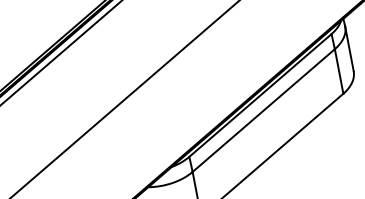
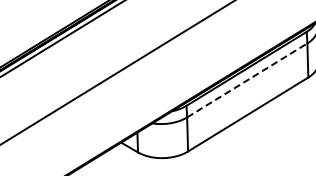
line: (264, 110) -> (247, 80), solid -> dashed

